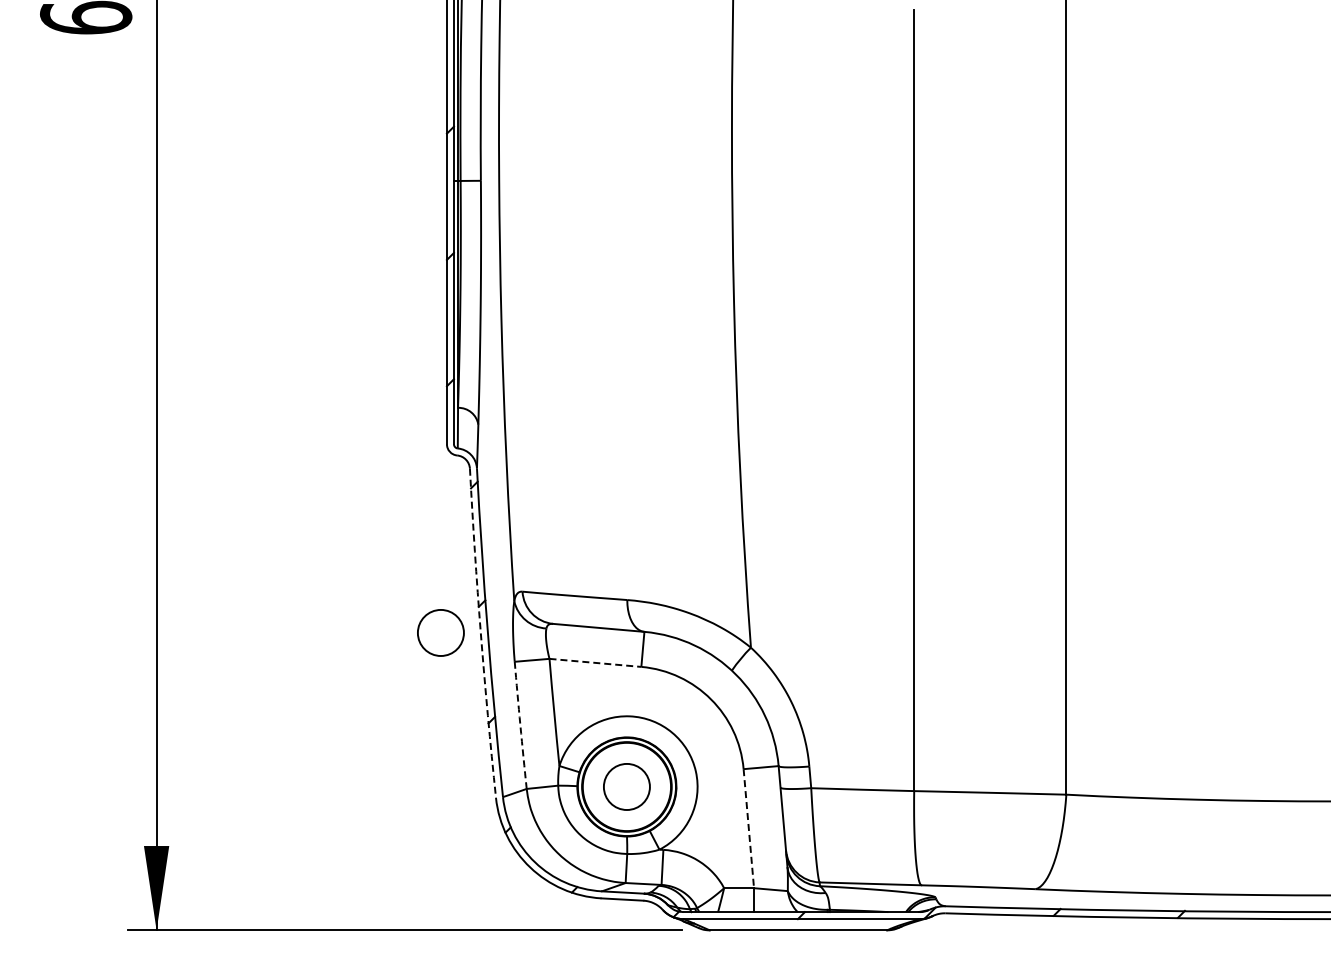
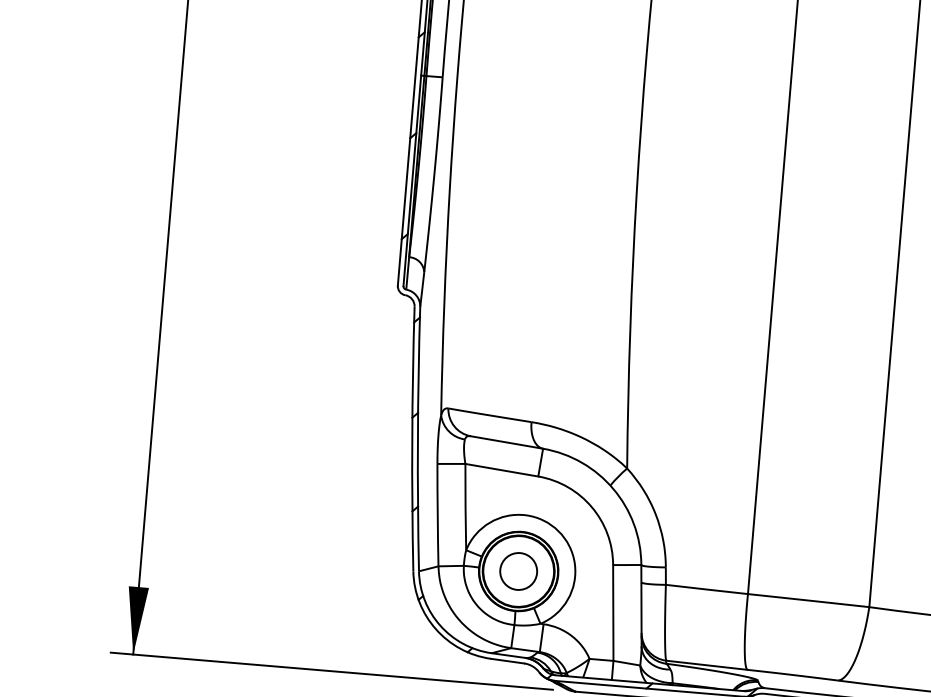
circle: (440, 632) -> (380, 435), removed
arc: (480, 633) -> (411, 439), dashed -> solid
line: (595, 662) -> (501, 469), dashed -> solid
arc: (520, 725) -> (437, 515), dashed -> solid
line: (748, 828) -> (613, 612), dashed -> solid

